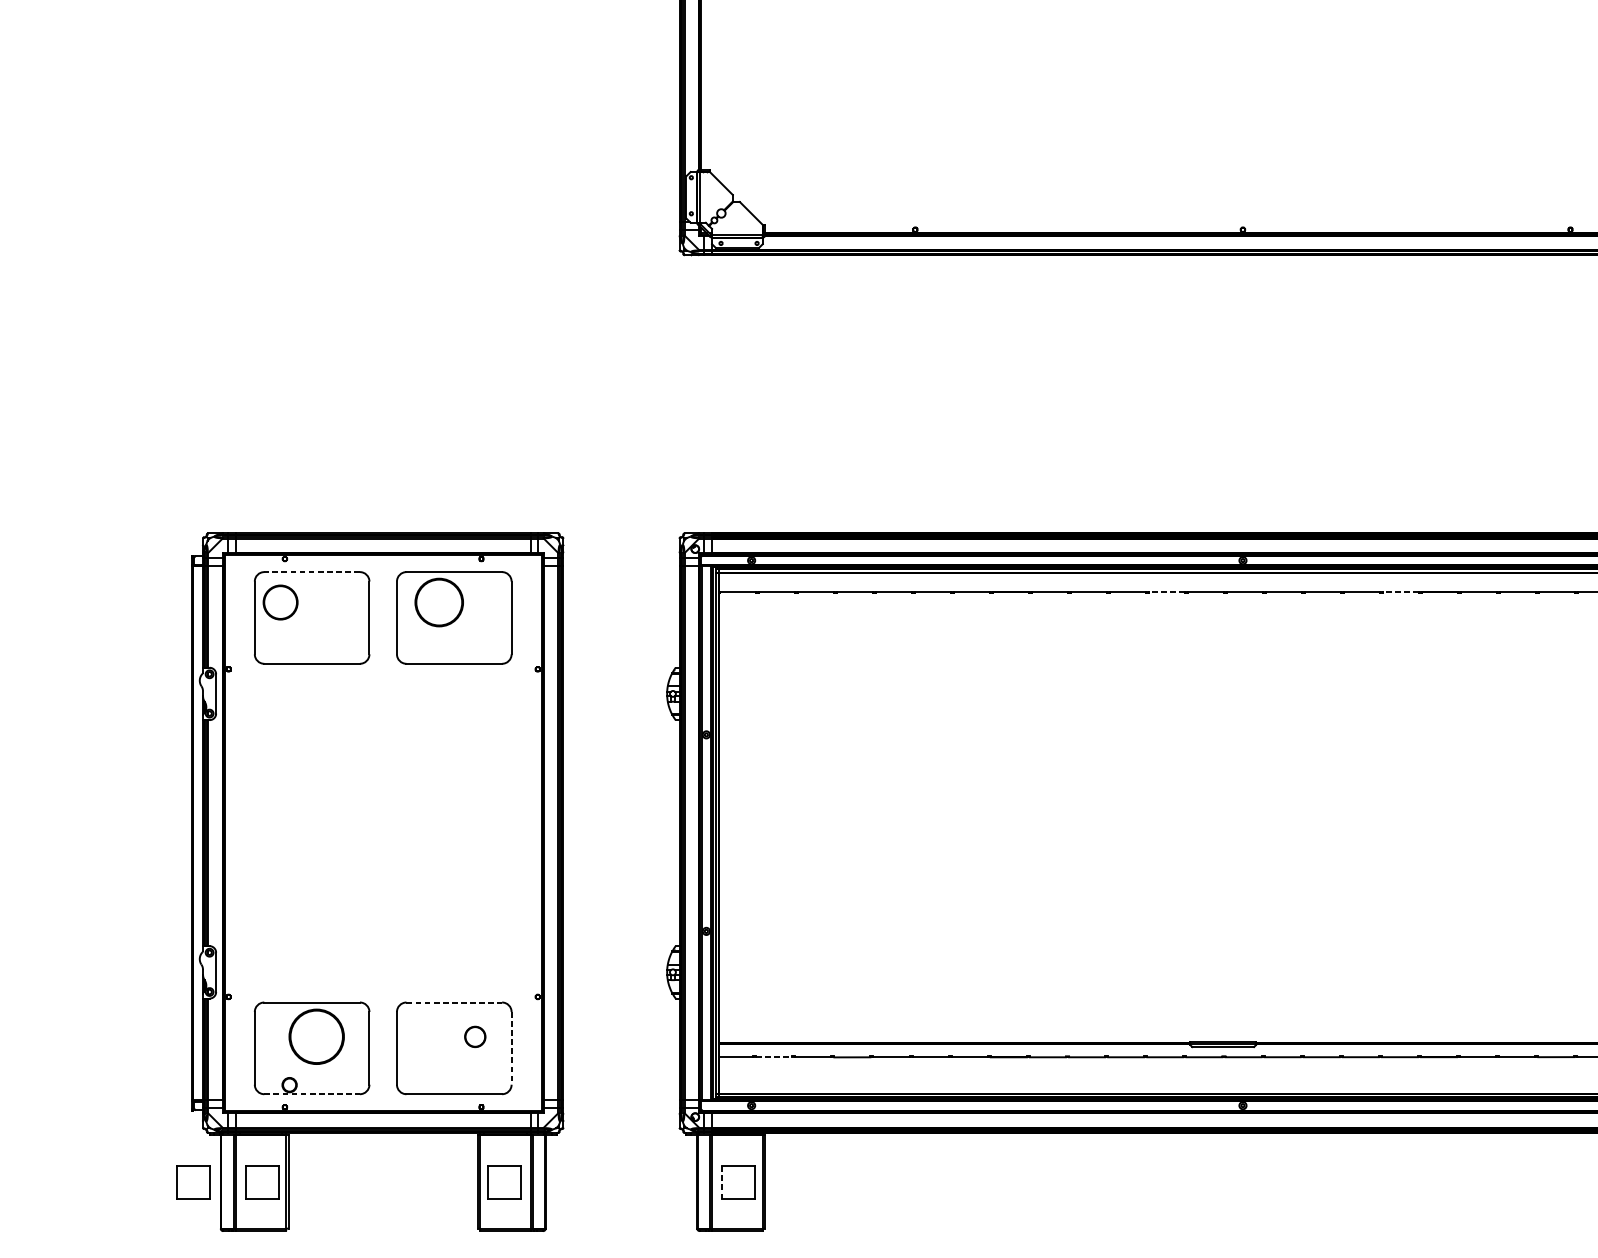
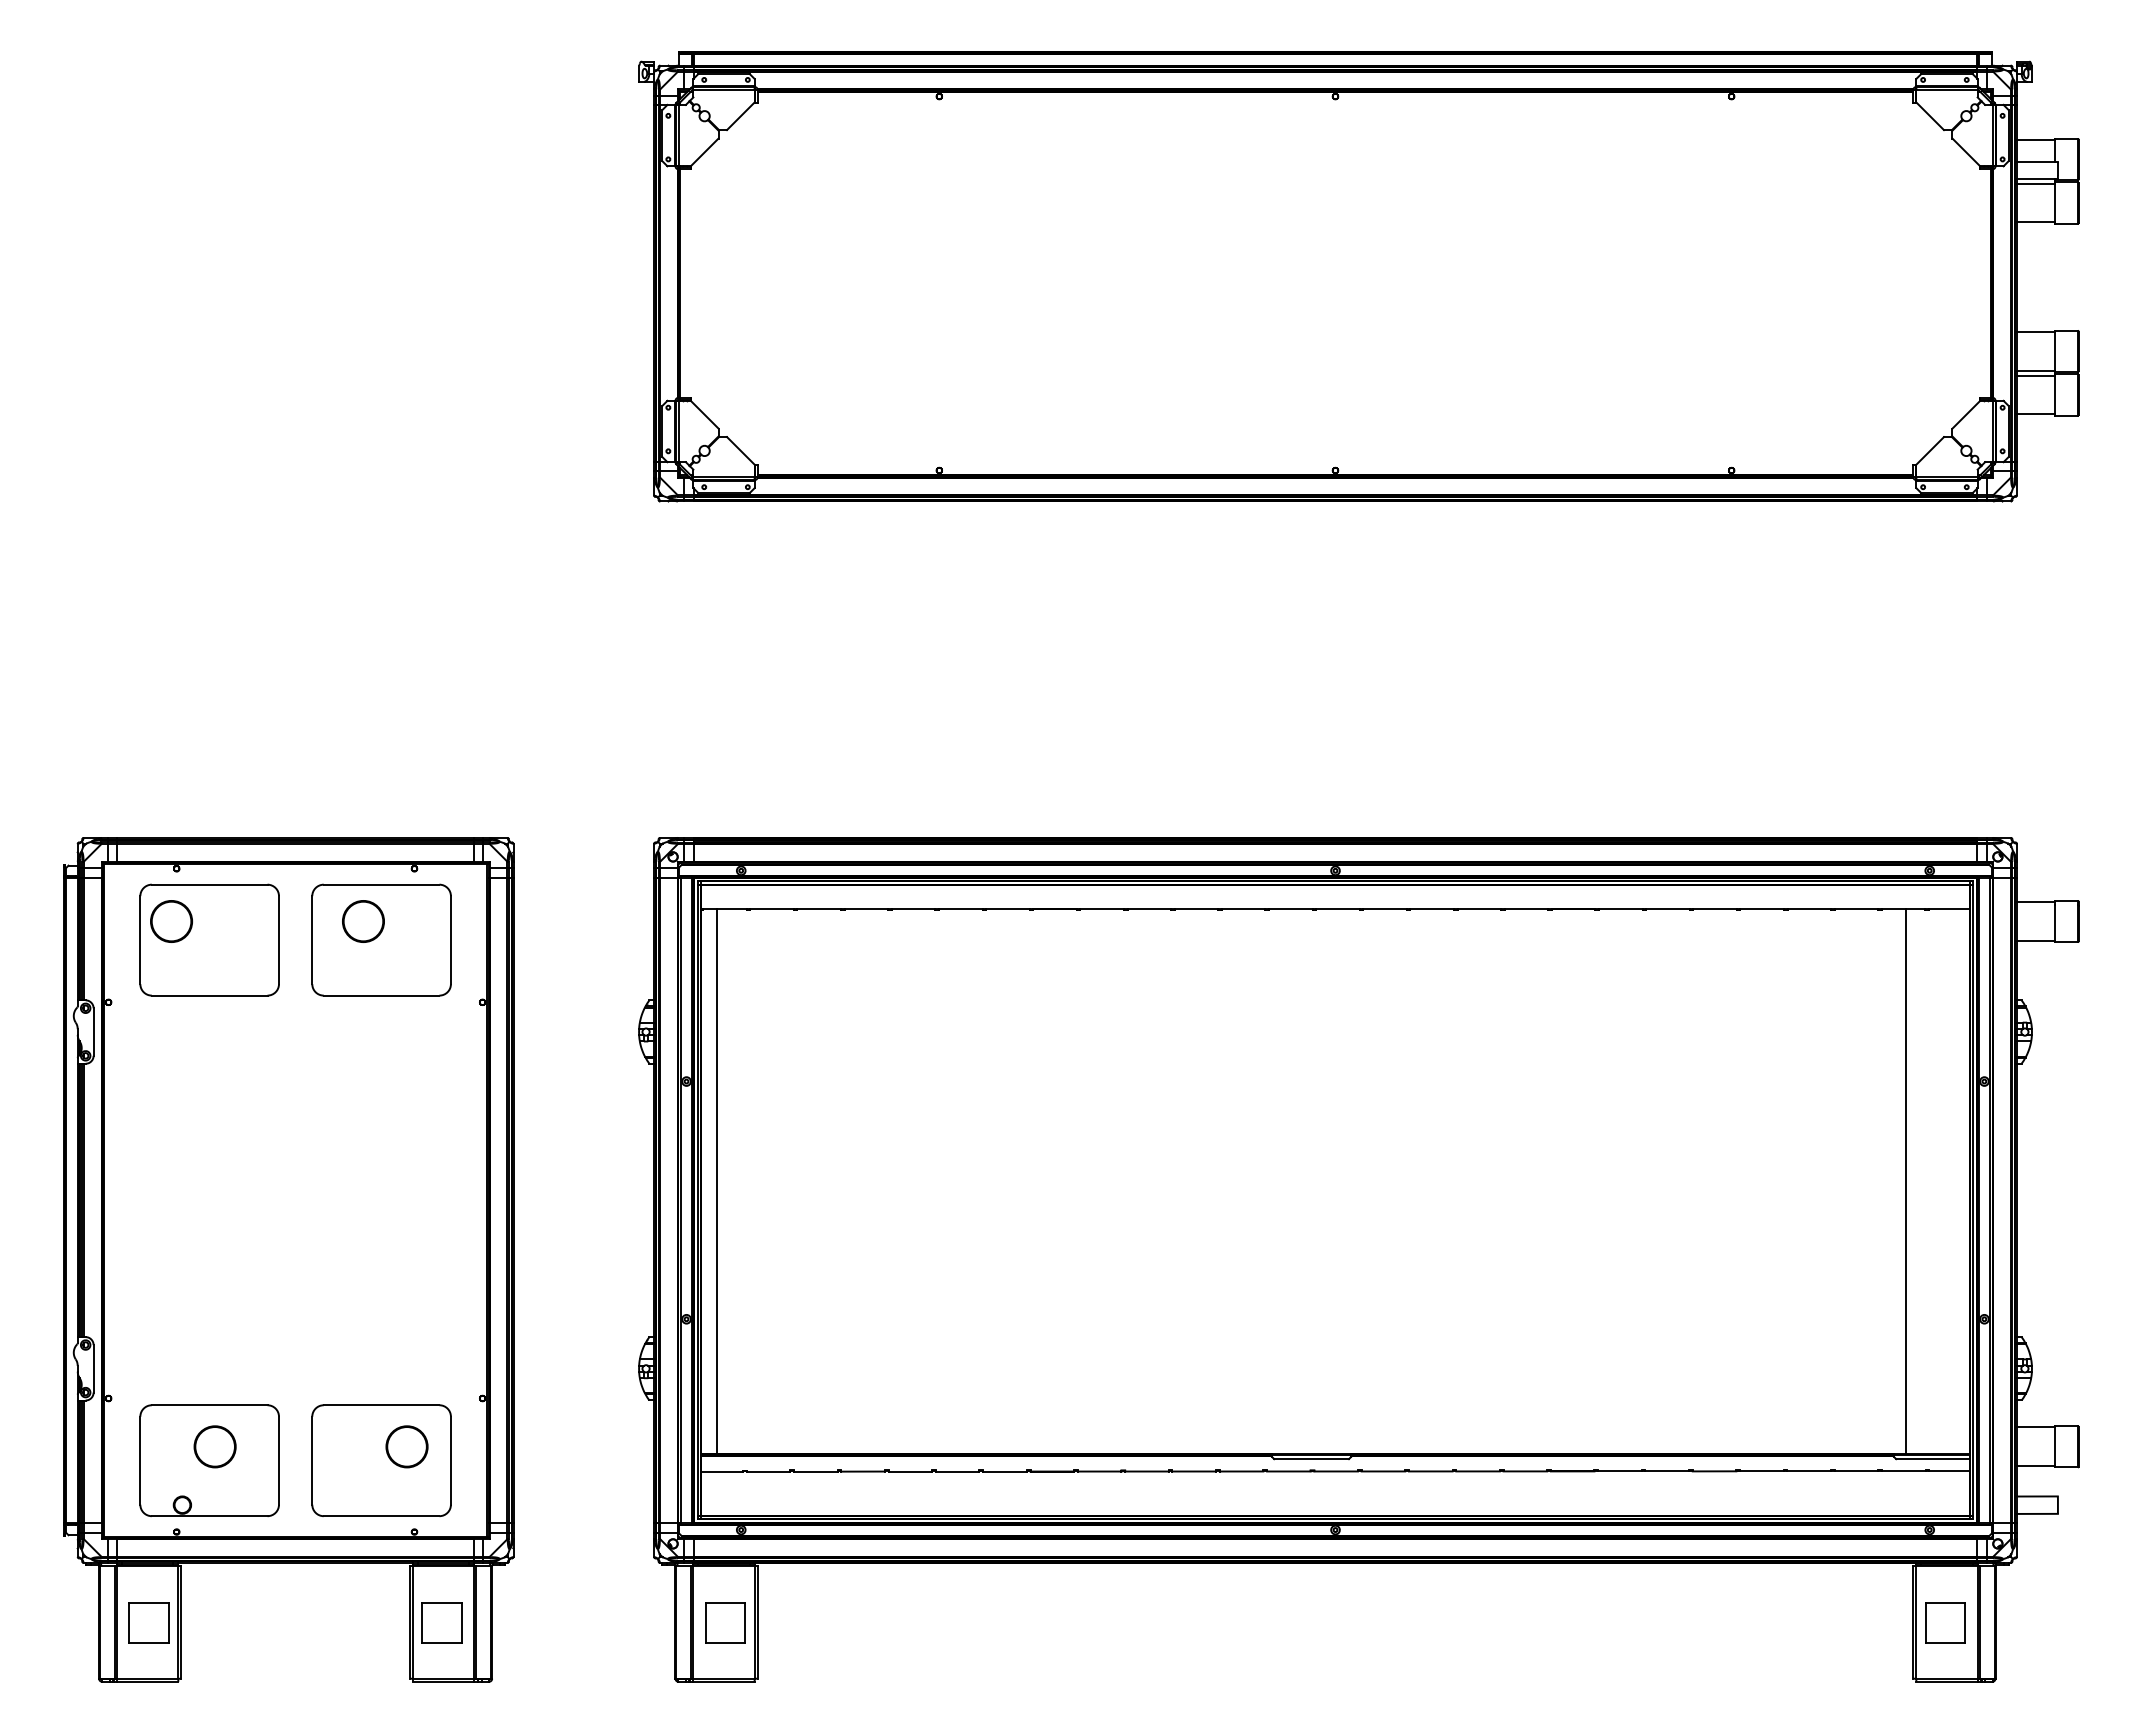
line: (311, 571) -> (209, 884), dashed -> solid
line: (1166, 591) -> (1243, 908), dashed -> solid
line: (1400, 591) -> (1526, 908), dashed -> solid
circle: (439, 602) -> (363, 921), size x0.71
line: (732, 817) -> (717, 1181), added
line: (454, 1002) -> (381, 1405), dashed -> solid
circle: (316, 1036) -> (214, 1446), size x0.62
circle: (474, 1036) -> (406, 1446), size x1.67
line: (511, 1048) -> (450, 1460), dashed -> solid
line: (774, 1057) -> (768, 1471), dashed -> solid
line: (311, 1094) -> (209, 1516), dashed -> solid
part: (192, 1182) -> (65, 1622), removed
line: (722, 1182) -> (705, 1623), dashed -> solid

